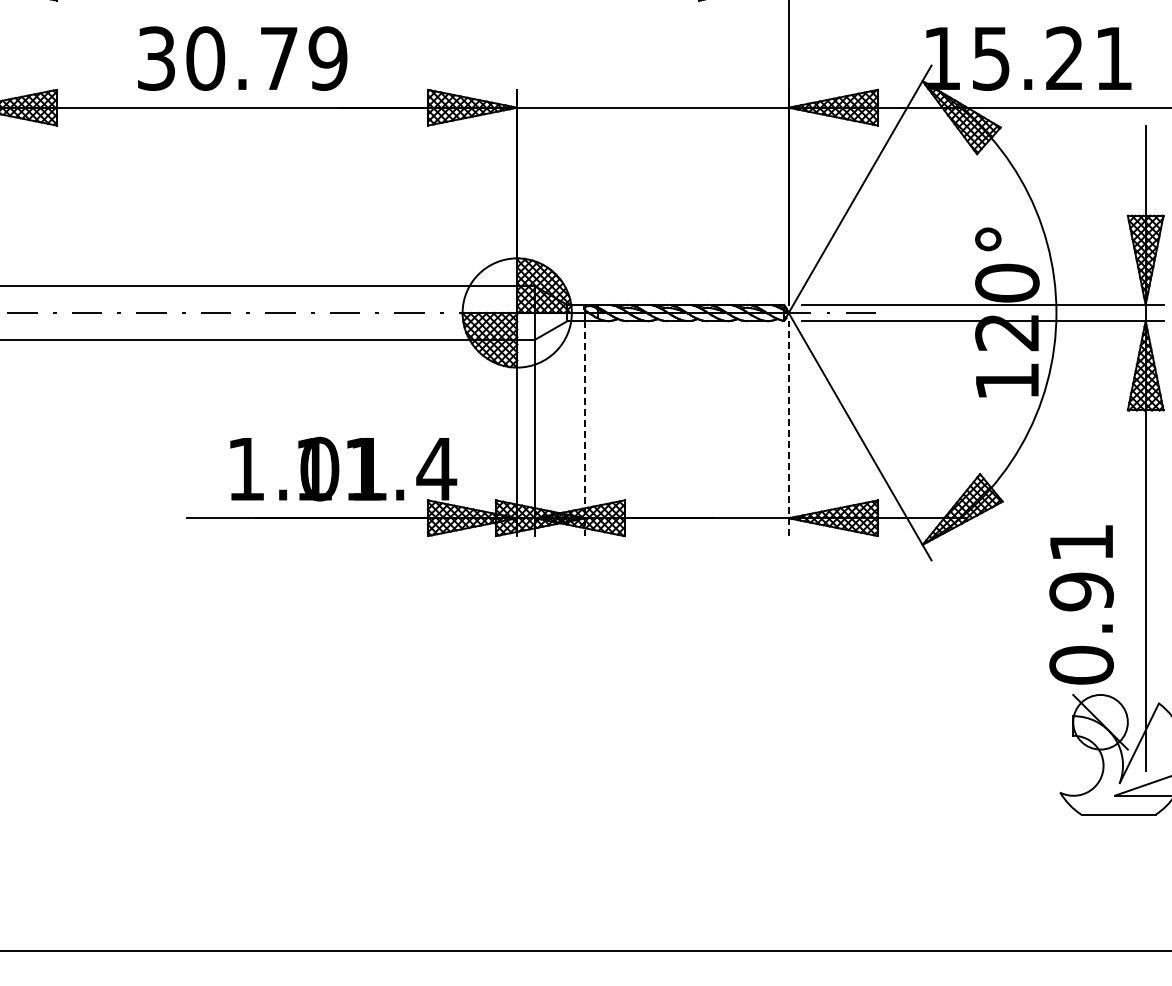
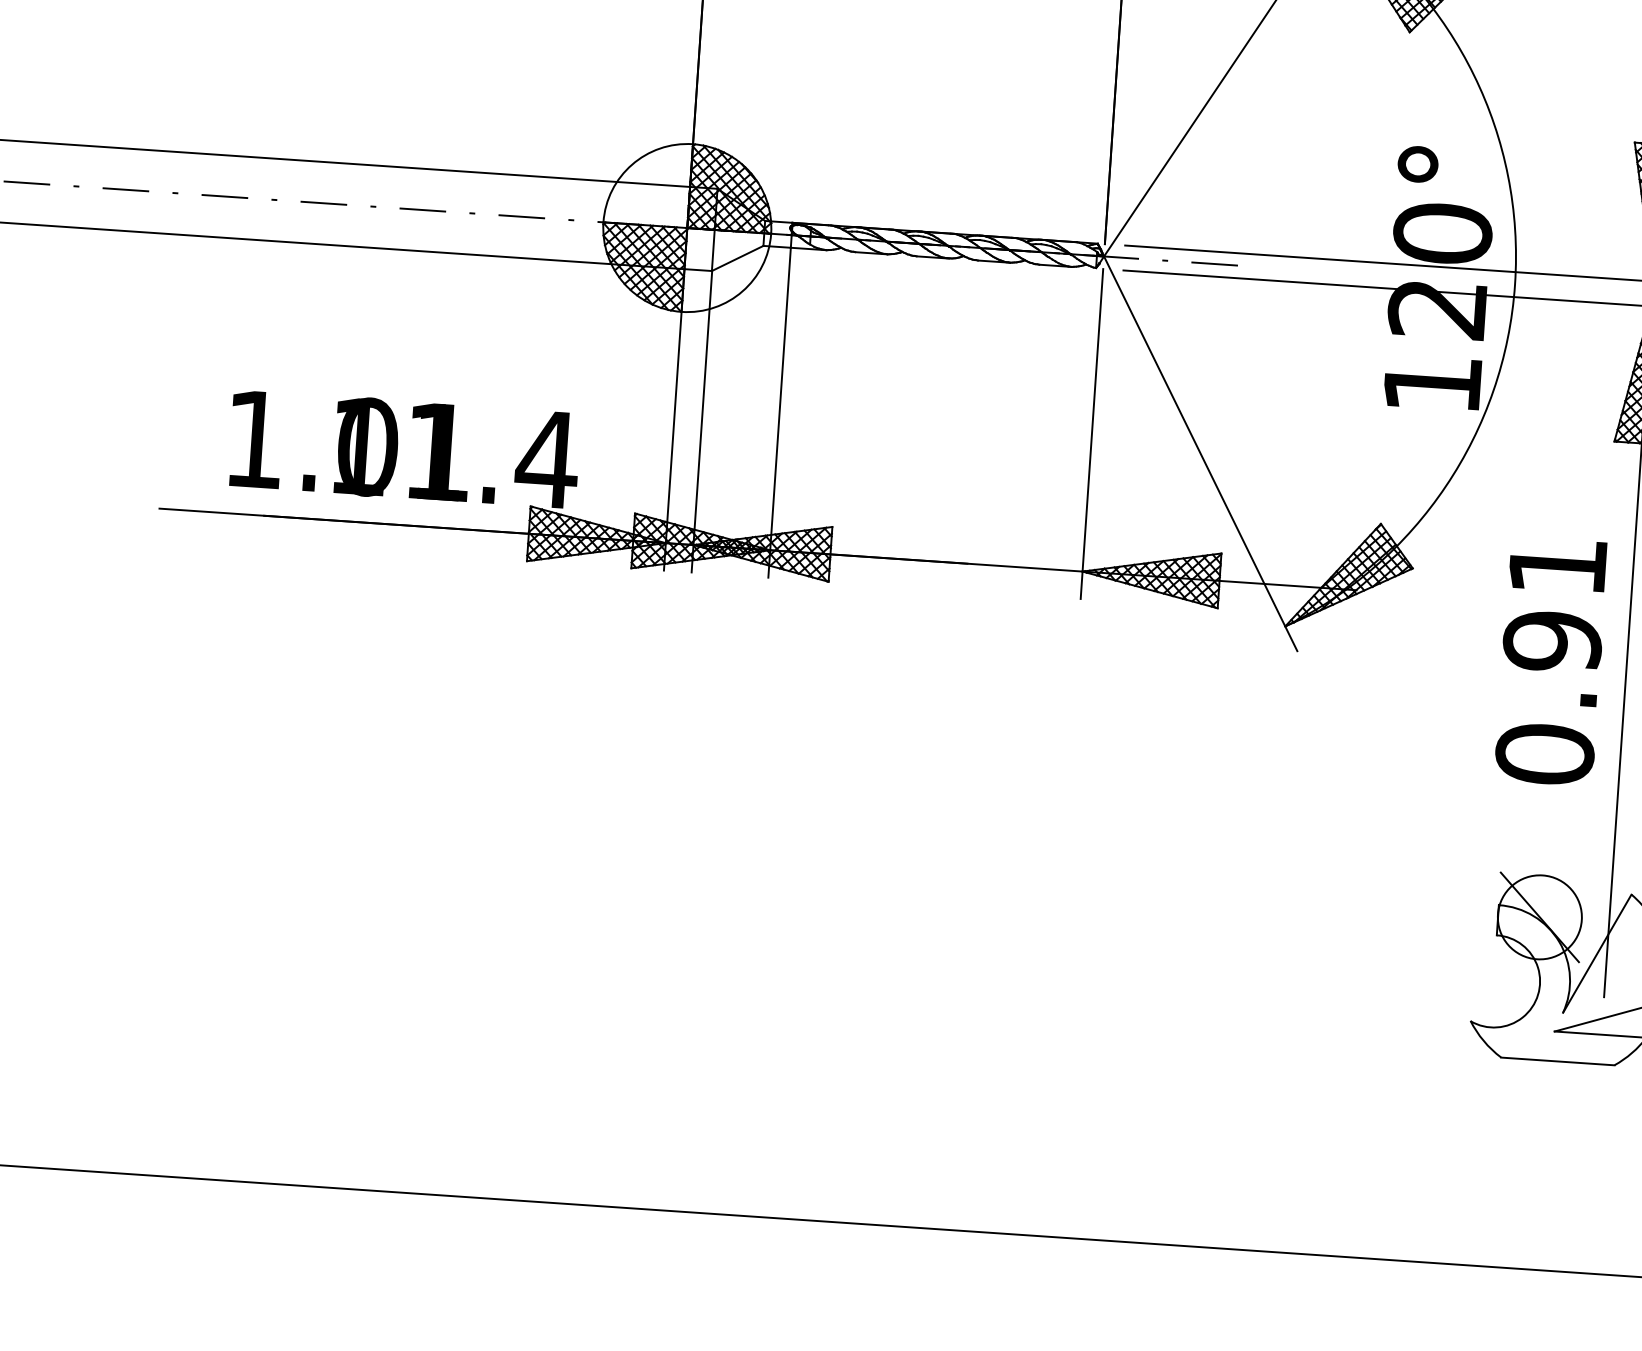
line: (788, 428) -> (1091, 433), dashed -> solid
line: (585, 429) -> (779, 414), dashed -> solid
text: (1081, 604) -> (1551, 660), moved

